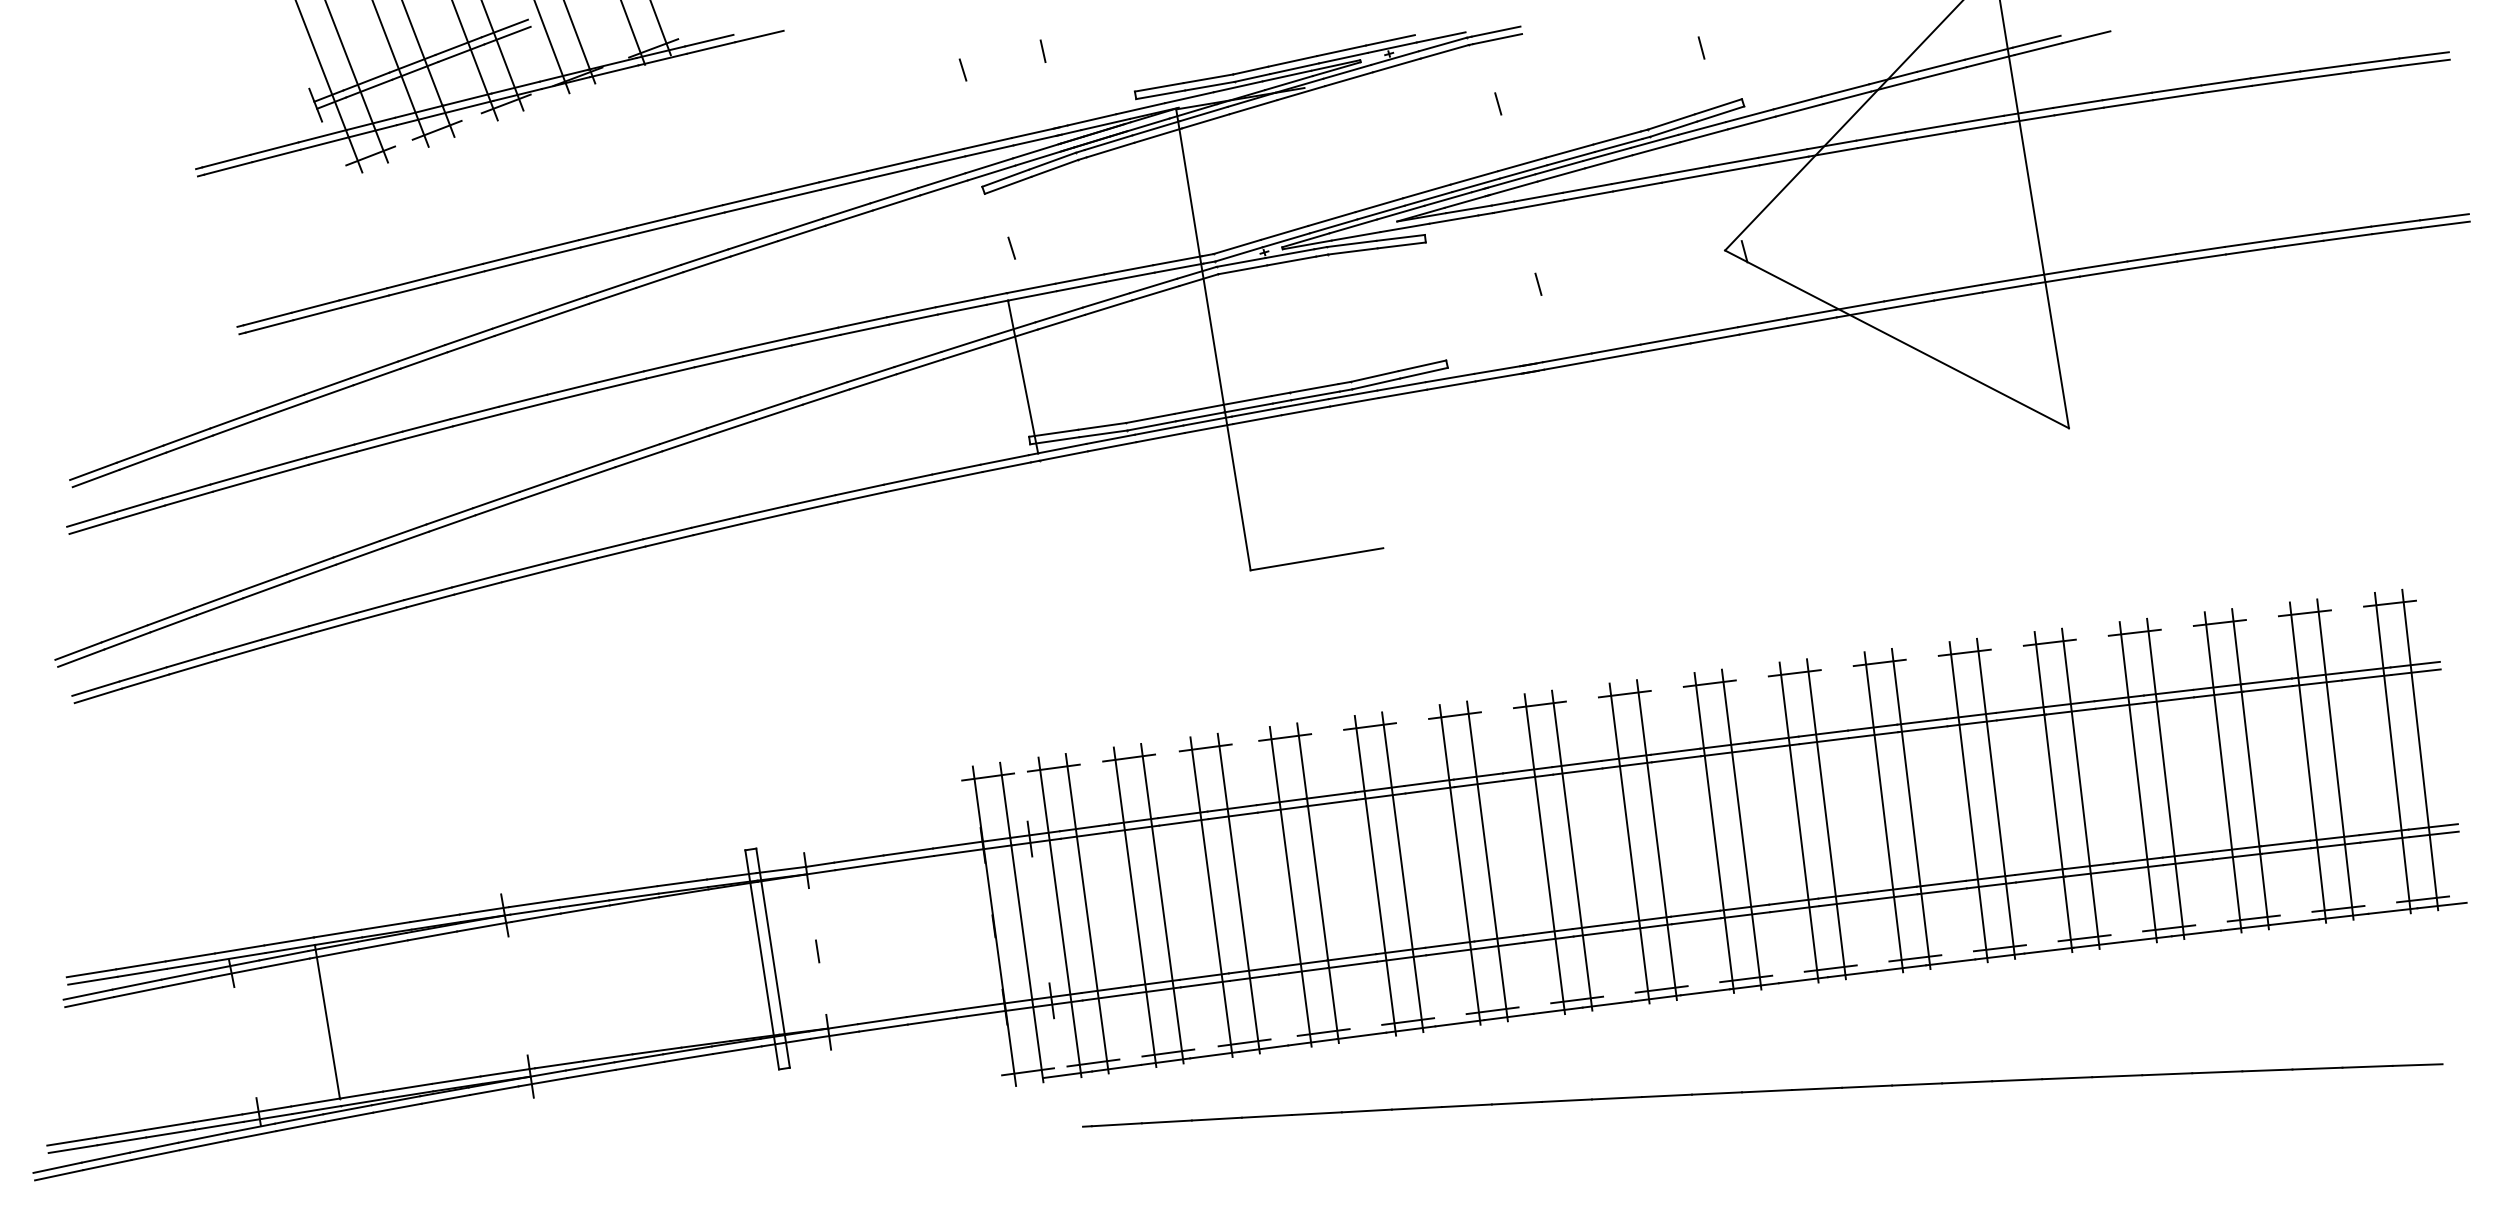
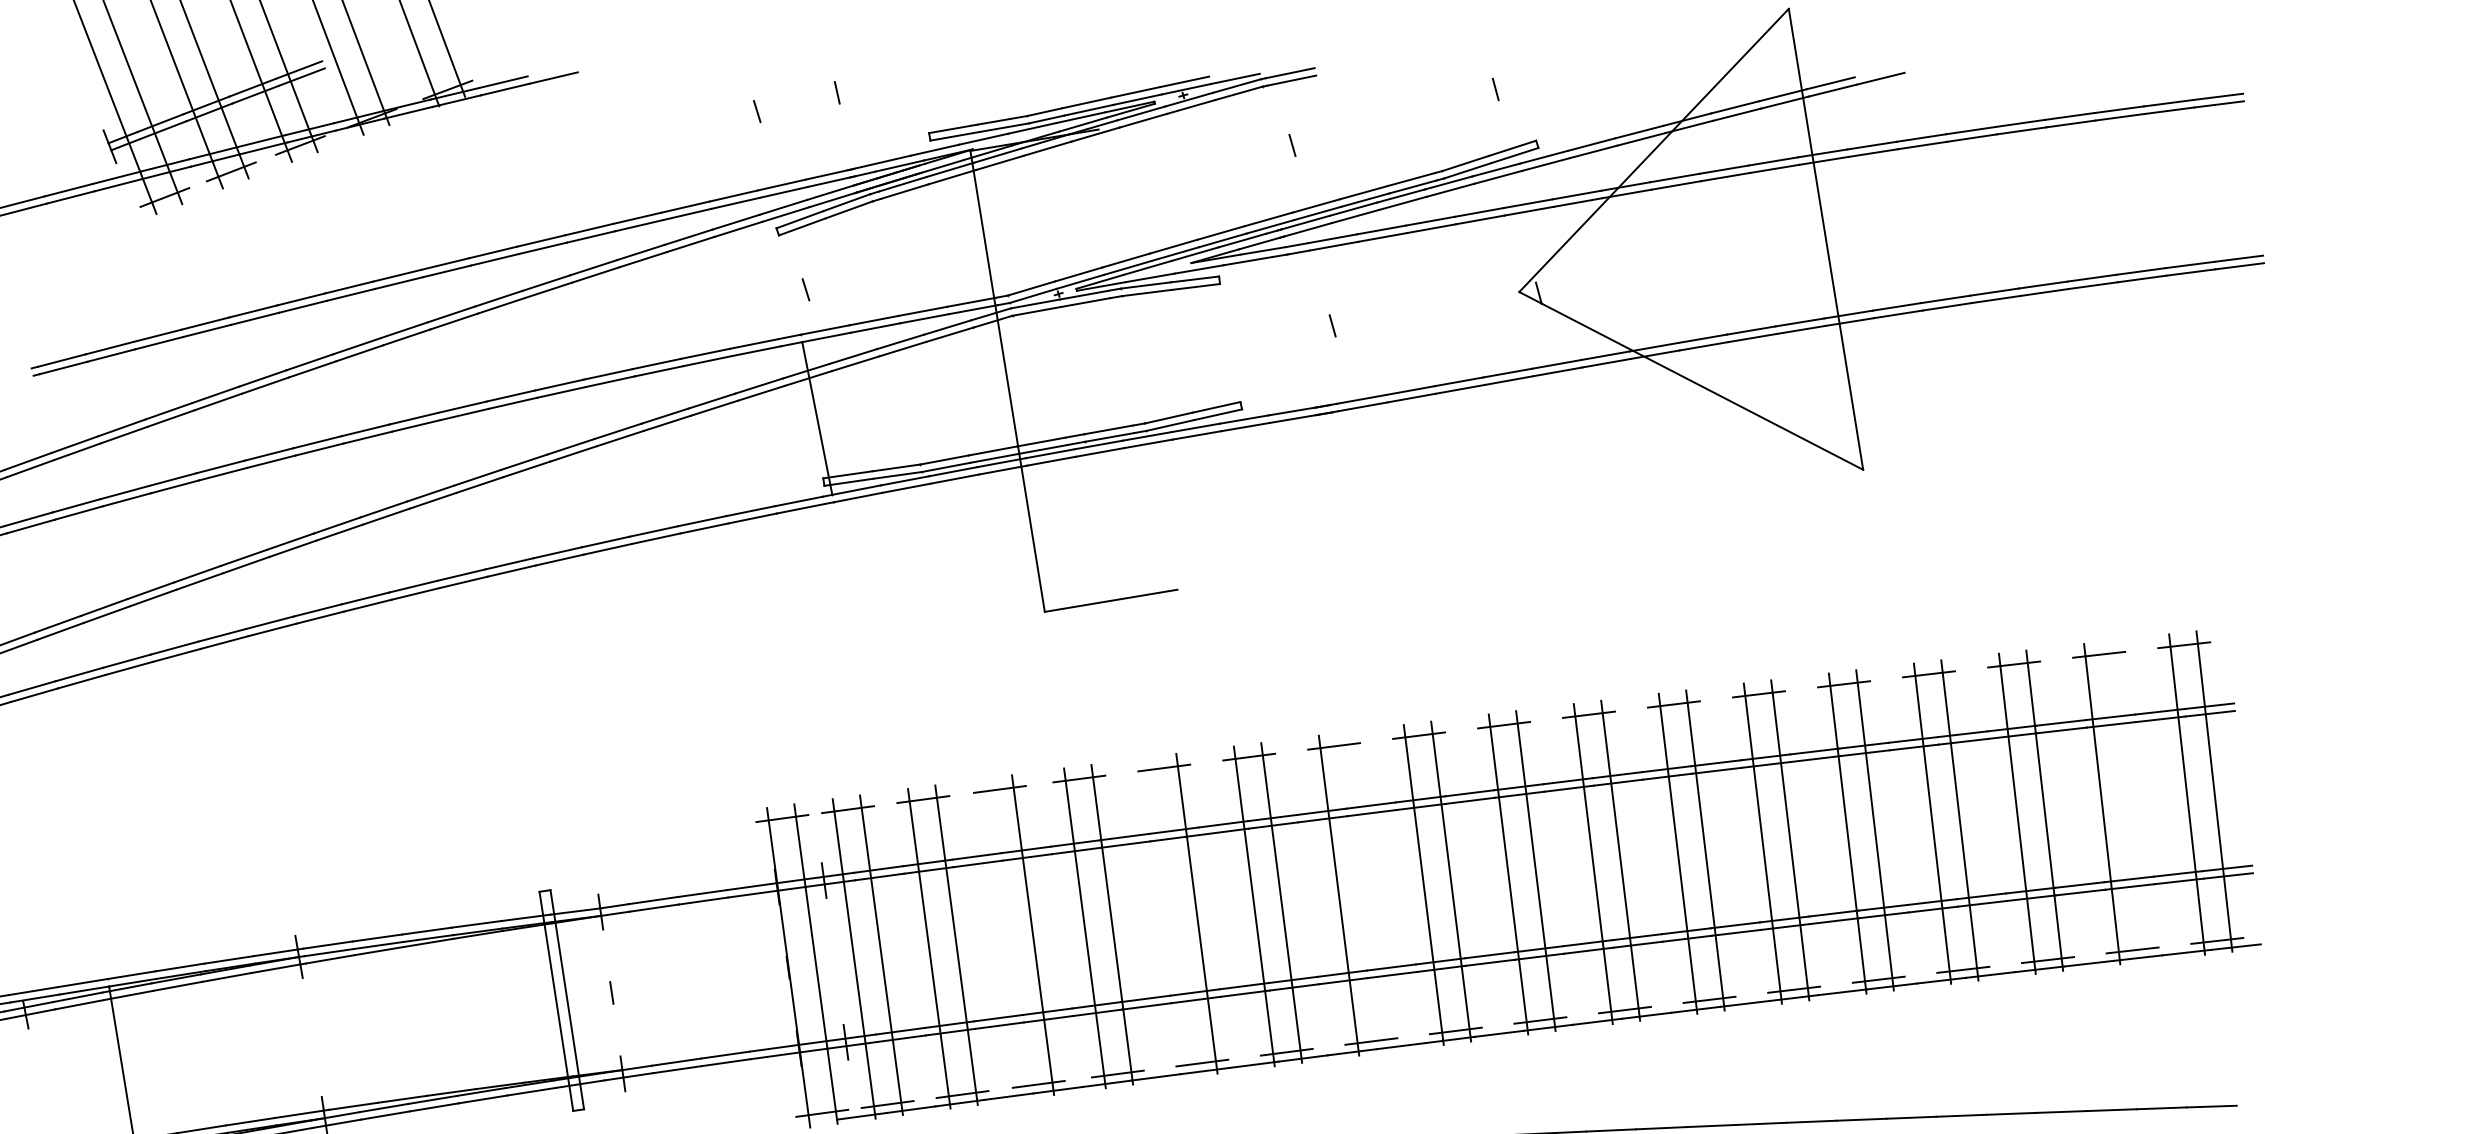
line: (2335, 759) -> (2129, 801), removed
line: (1572, 850) -> (1366, 892), removed
line: (1375, 875) -> (1169, 917), removed
line: (1211, 896) -> (1005, 938), removed

